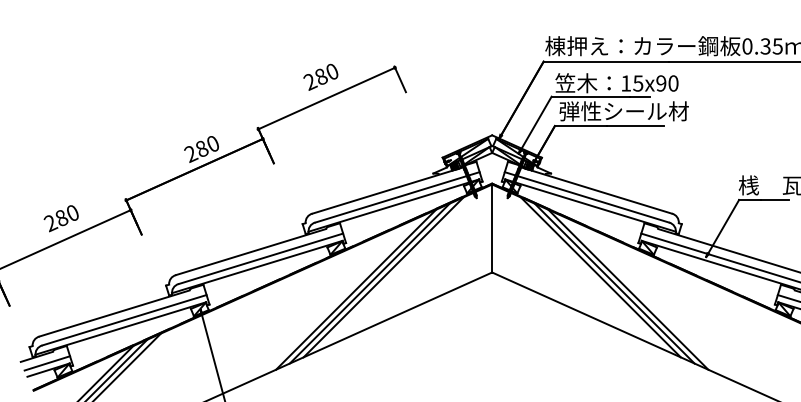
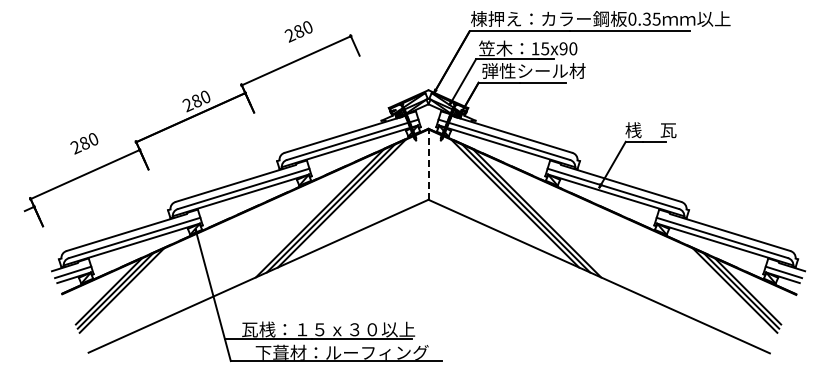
text: (320, 76) -> (298, 31), moved
text: (61, 218) -> (84, 143), moved
line: (492, 227) -> (428, 163), solid -> dashed

